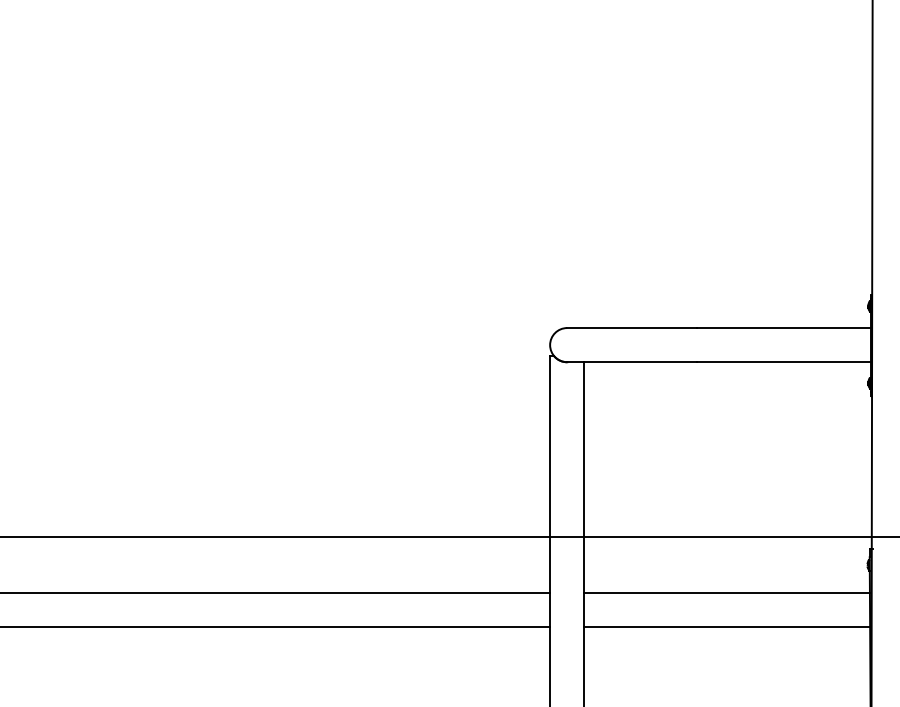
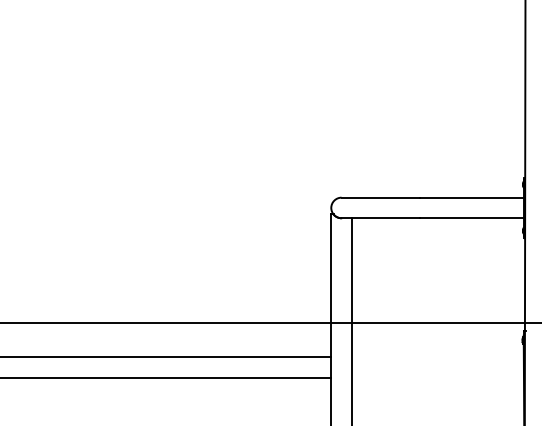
line: (726, 593) -> (437, 357), removed
line: (726, 626) -> (437, 377), removed

